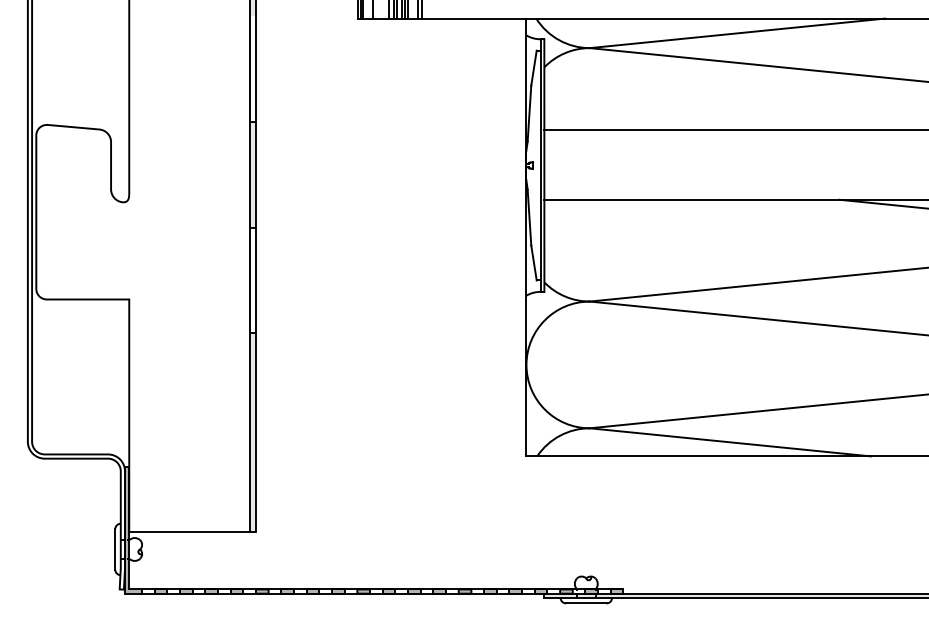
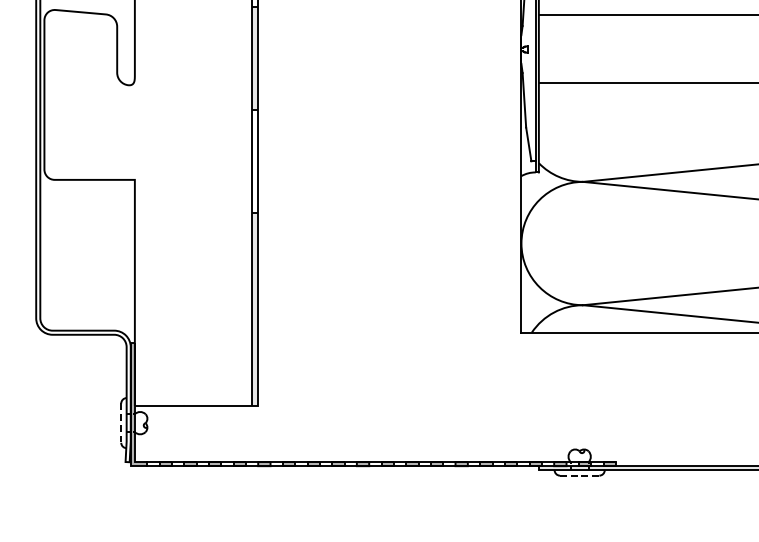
line: (115, 549) -> (121, 423), solid -> dashed
line: (586, 603) -> (579, 475), solid -> dashed

